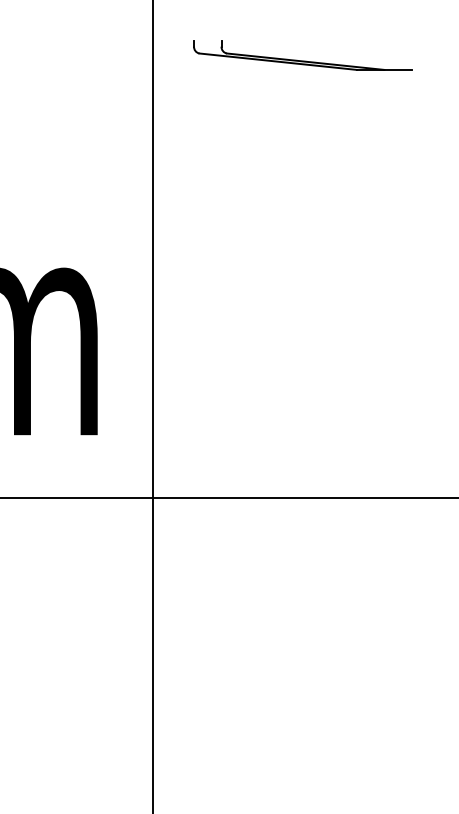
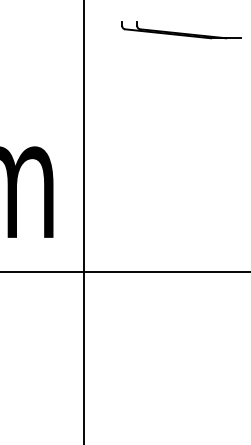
part: (302, 55) -> (181, 30), moved

